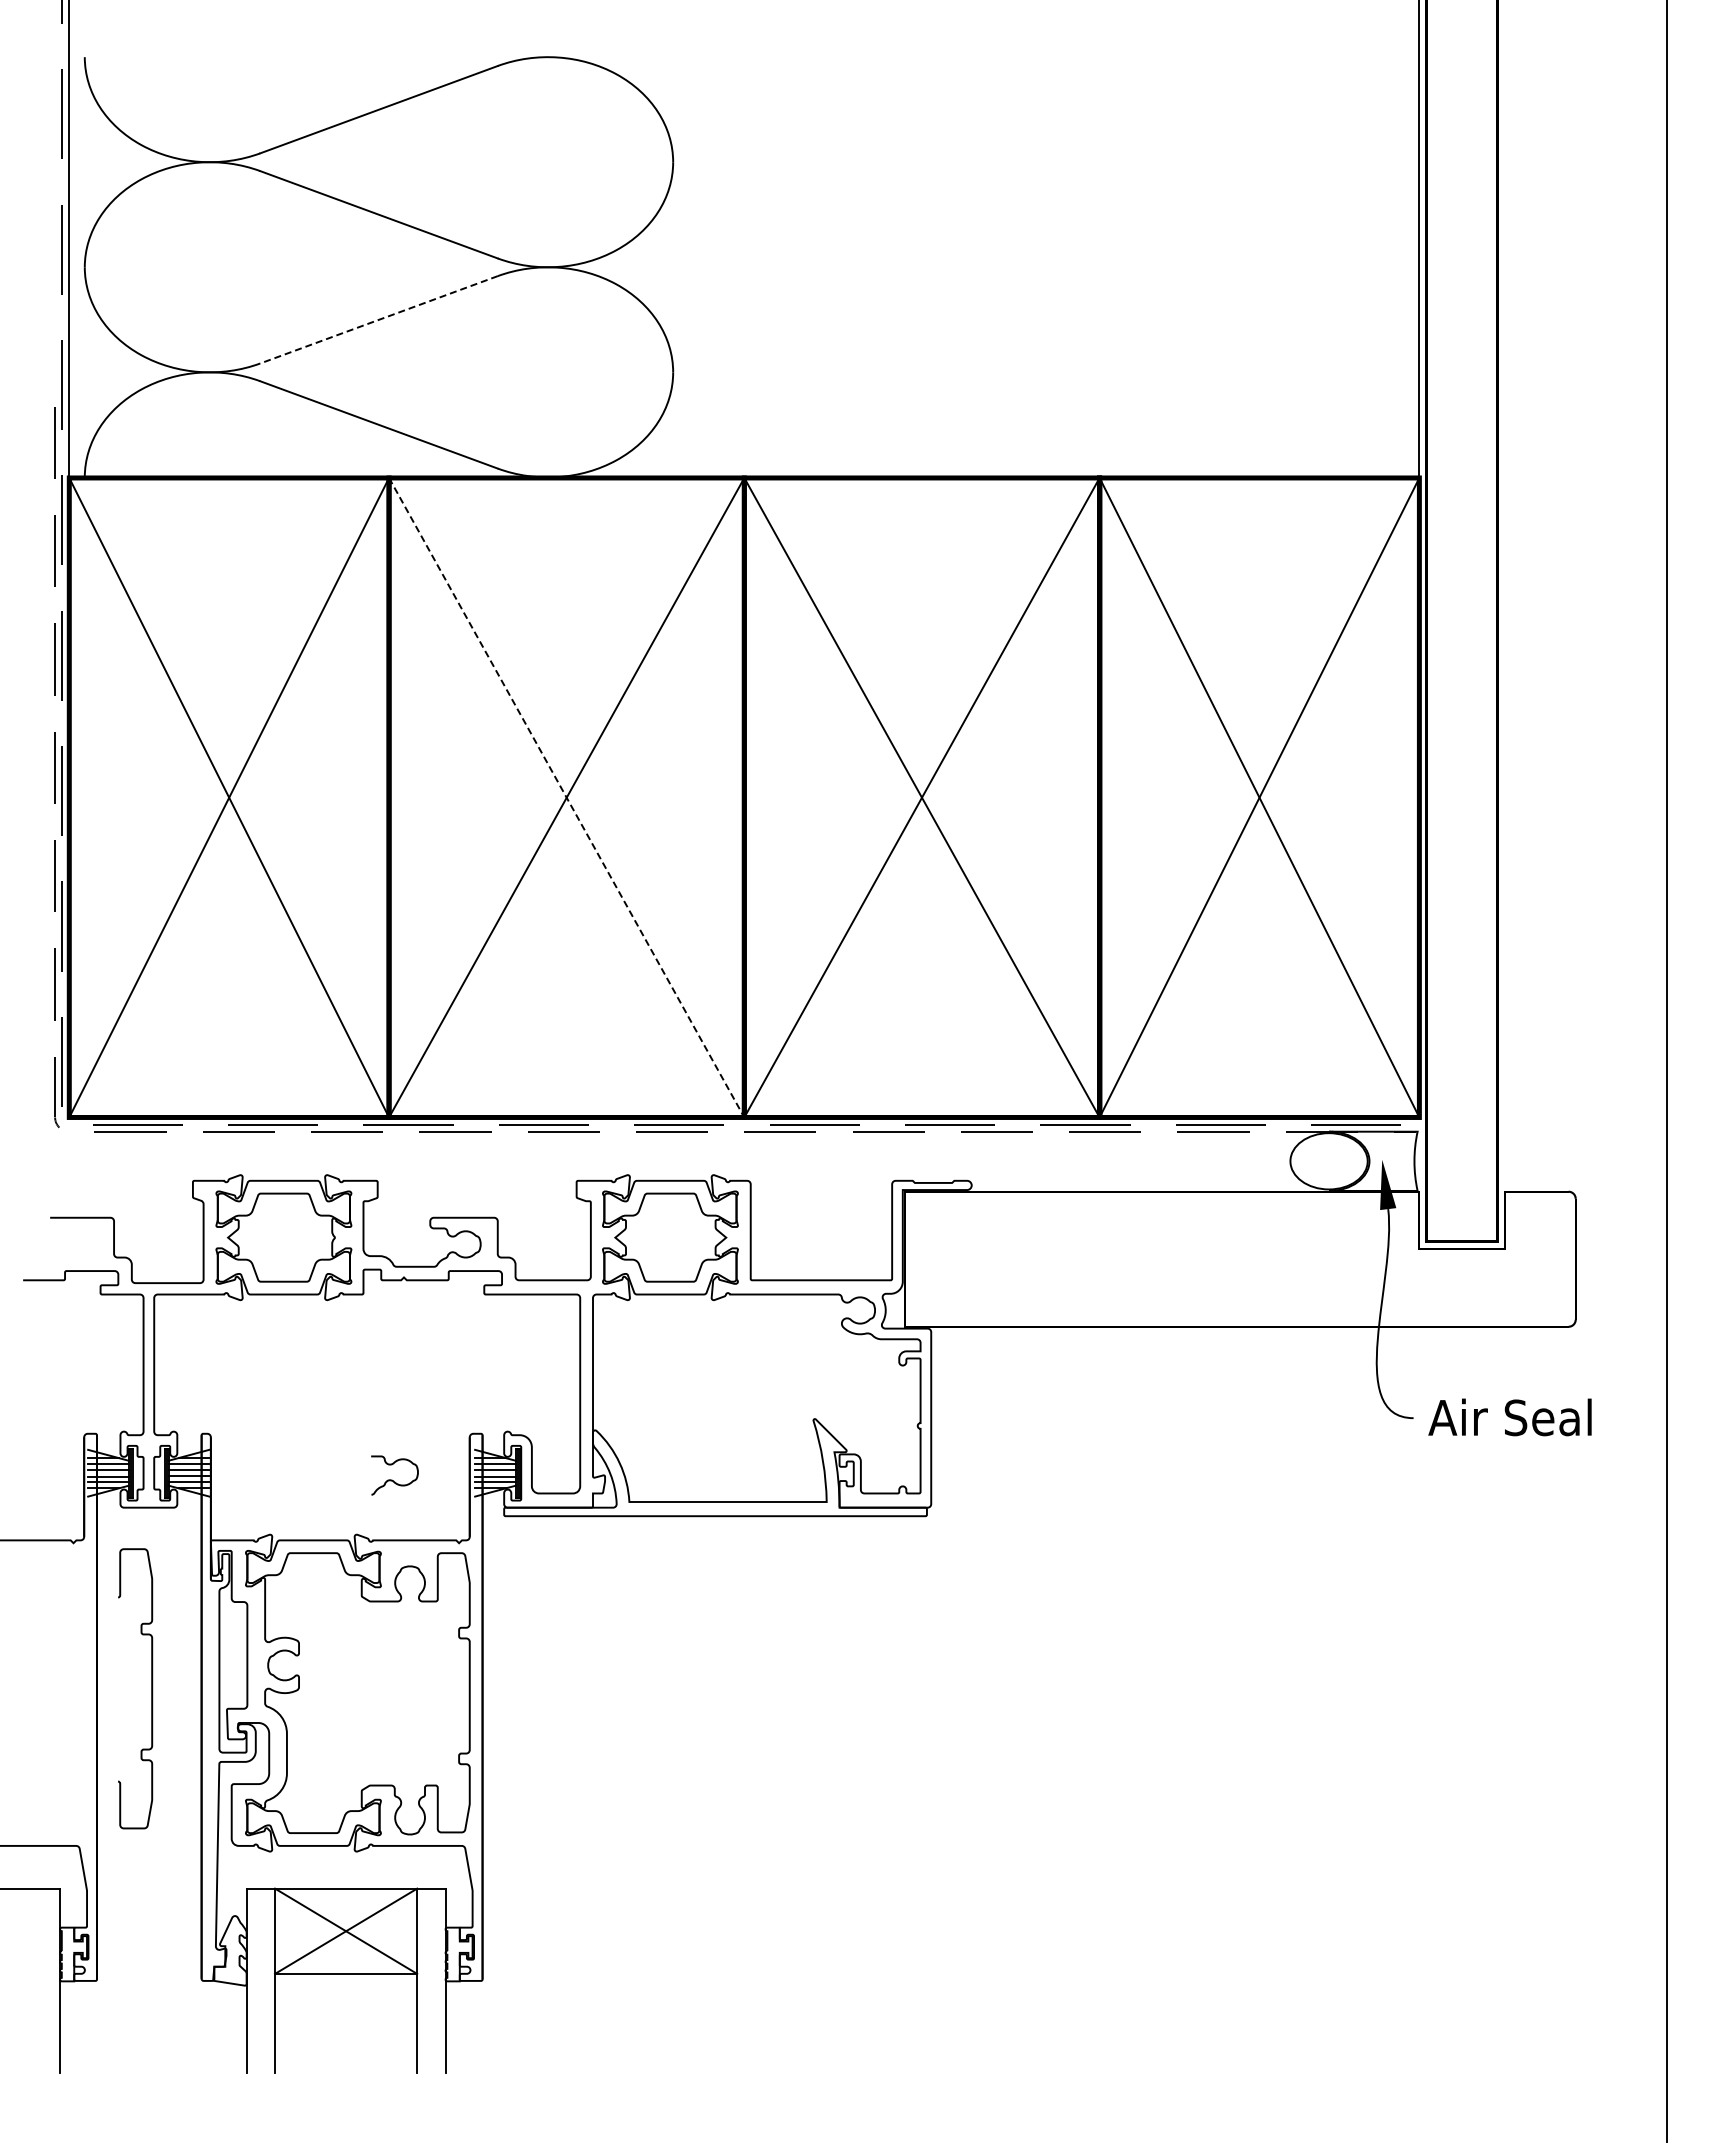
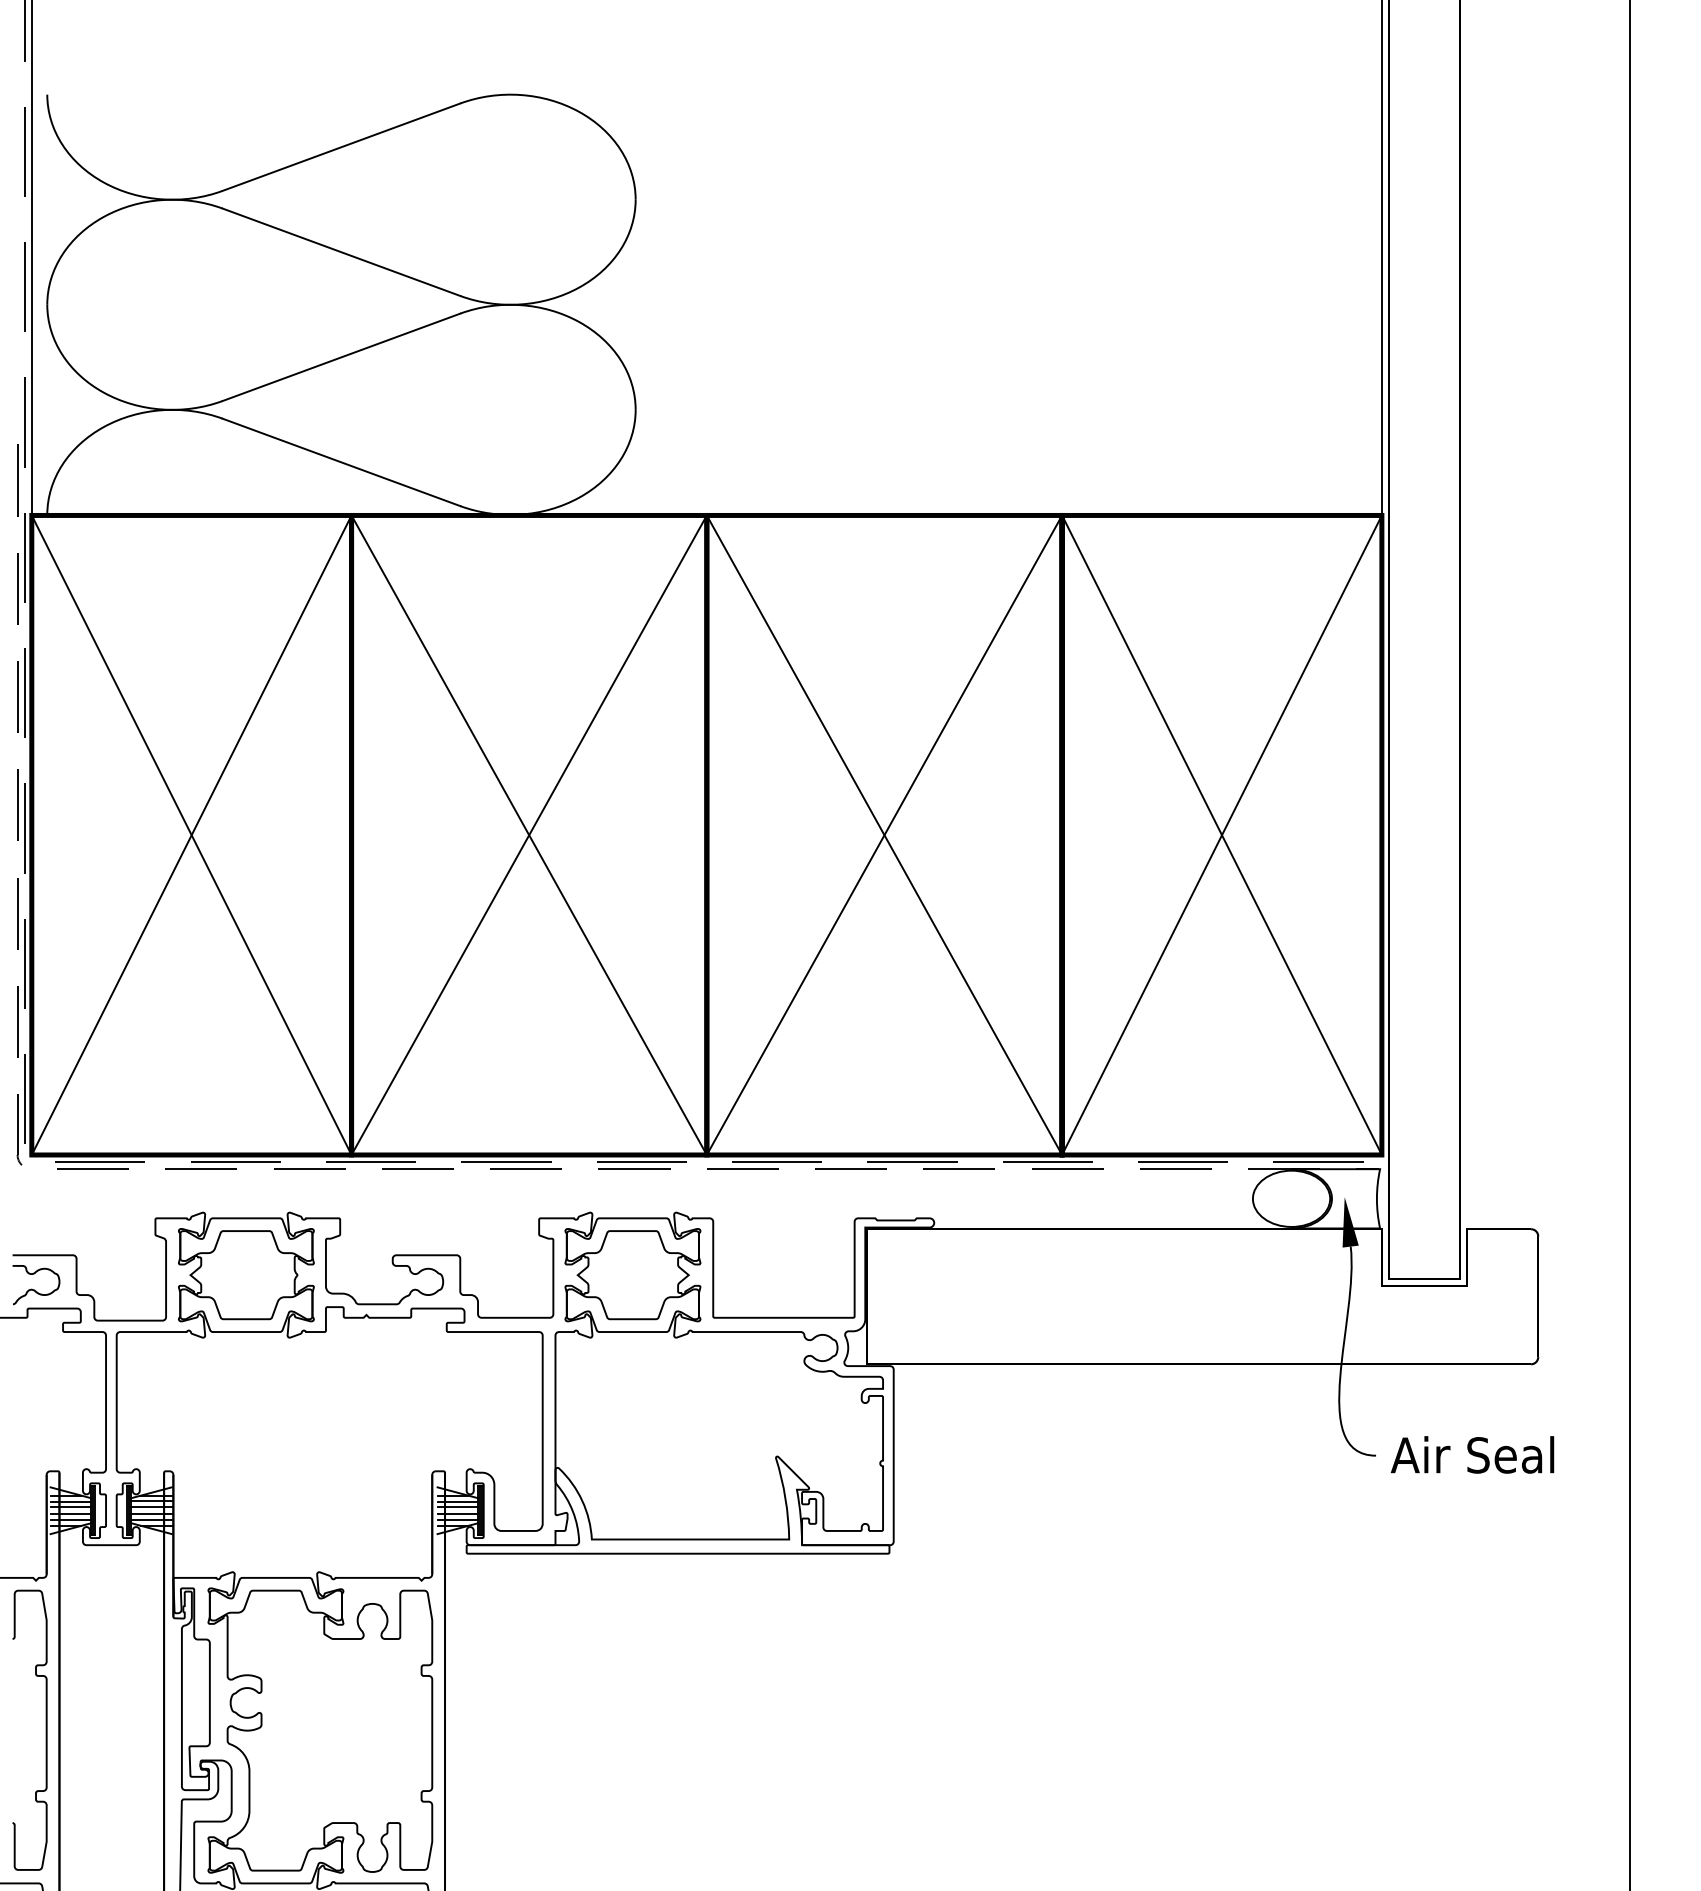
line: (378, 319) -> (340, 357), dashed -> solid
line: (566, 797) -> (528, 835), dashed -> solid
curve: (392, 1479) -> (33, 1289), moved
curve: (151, 1688) -> (45, 1730), moved

